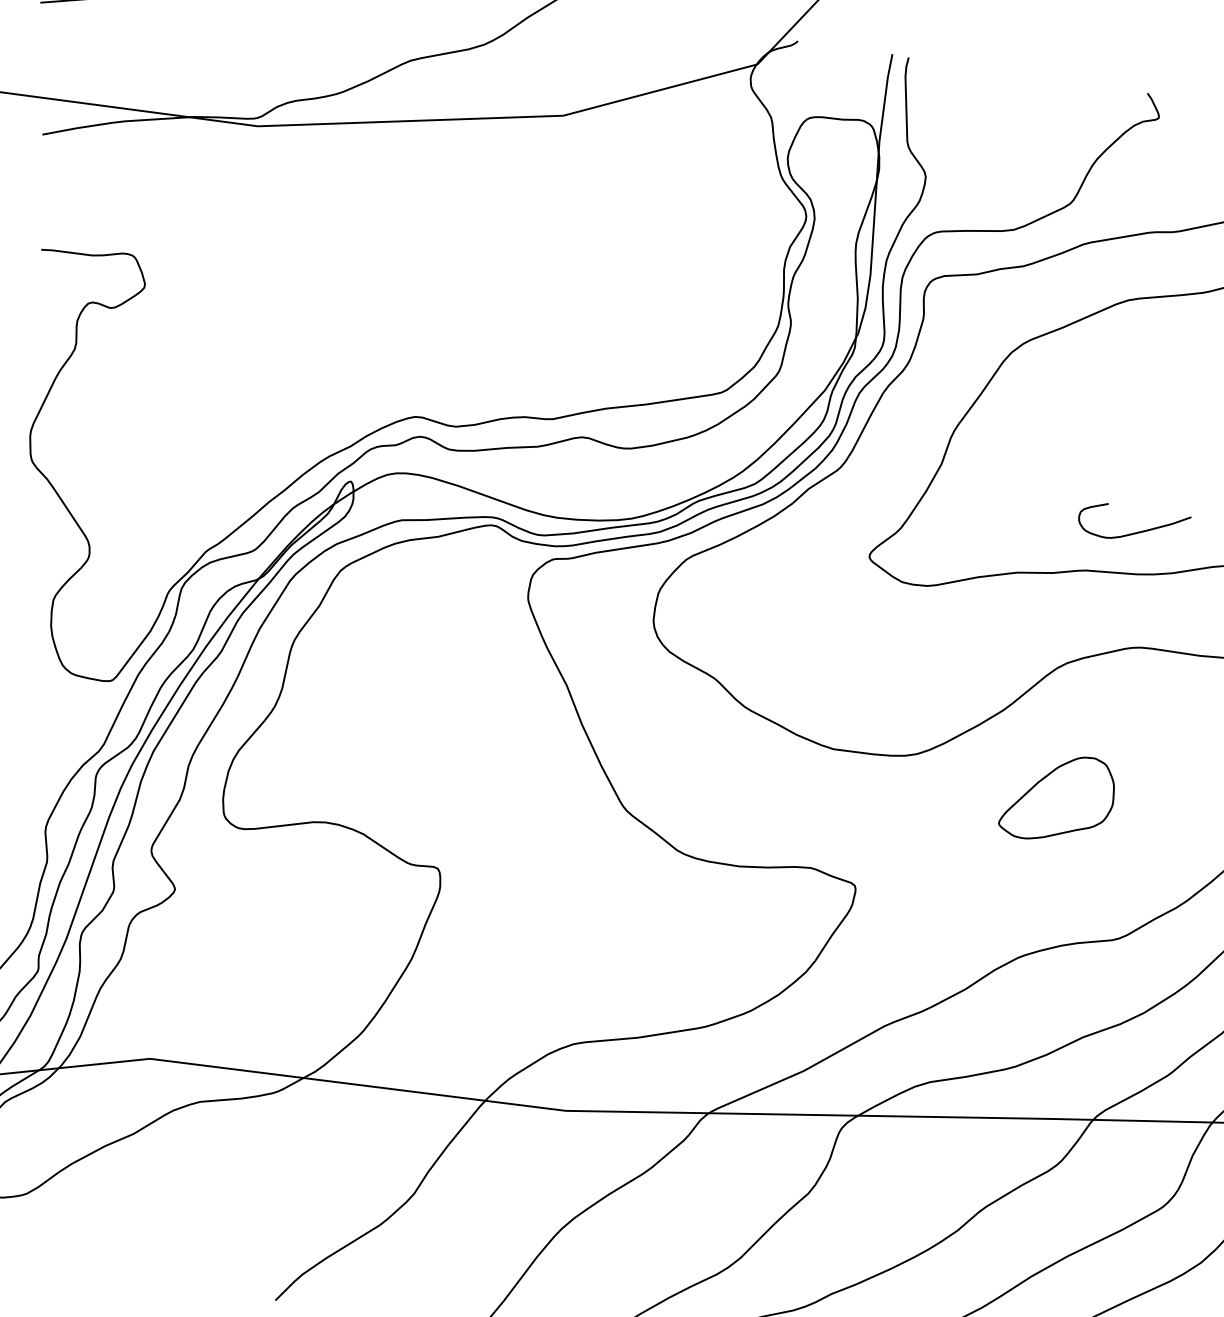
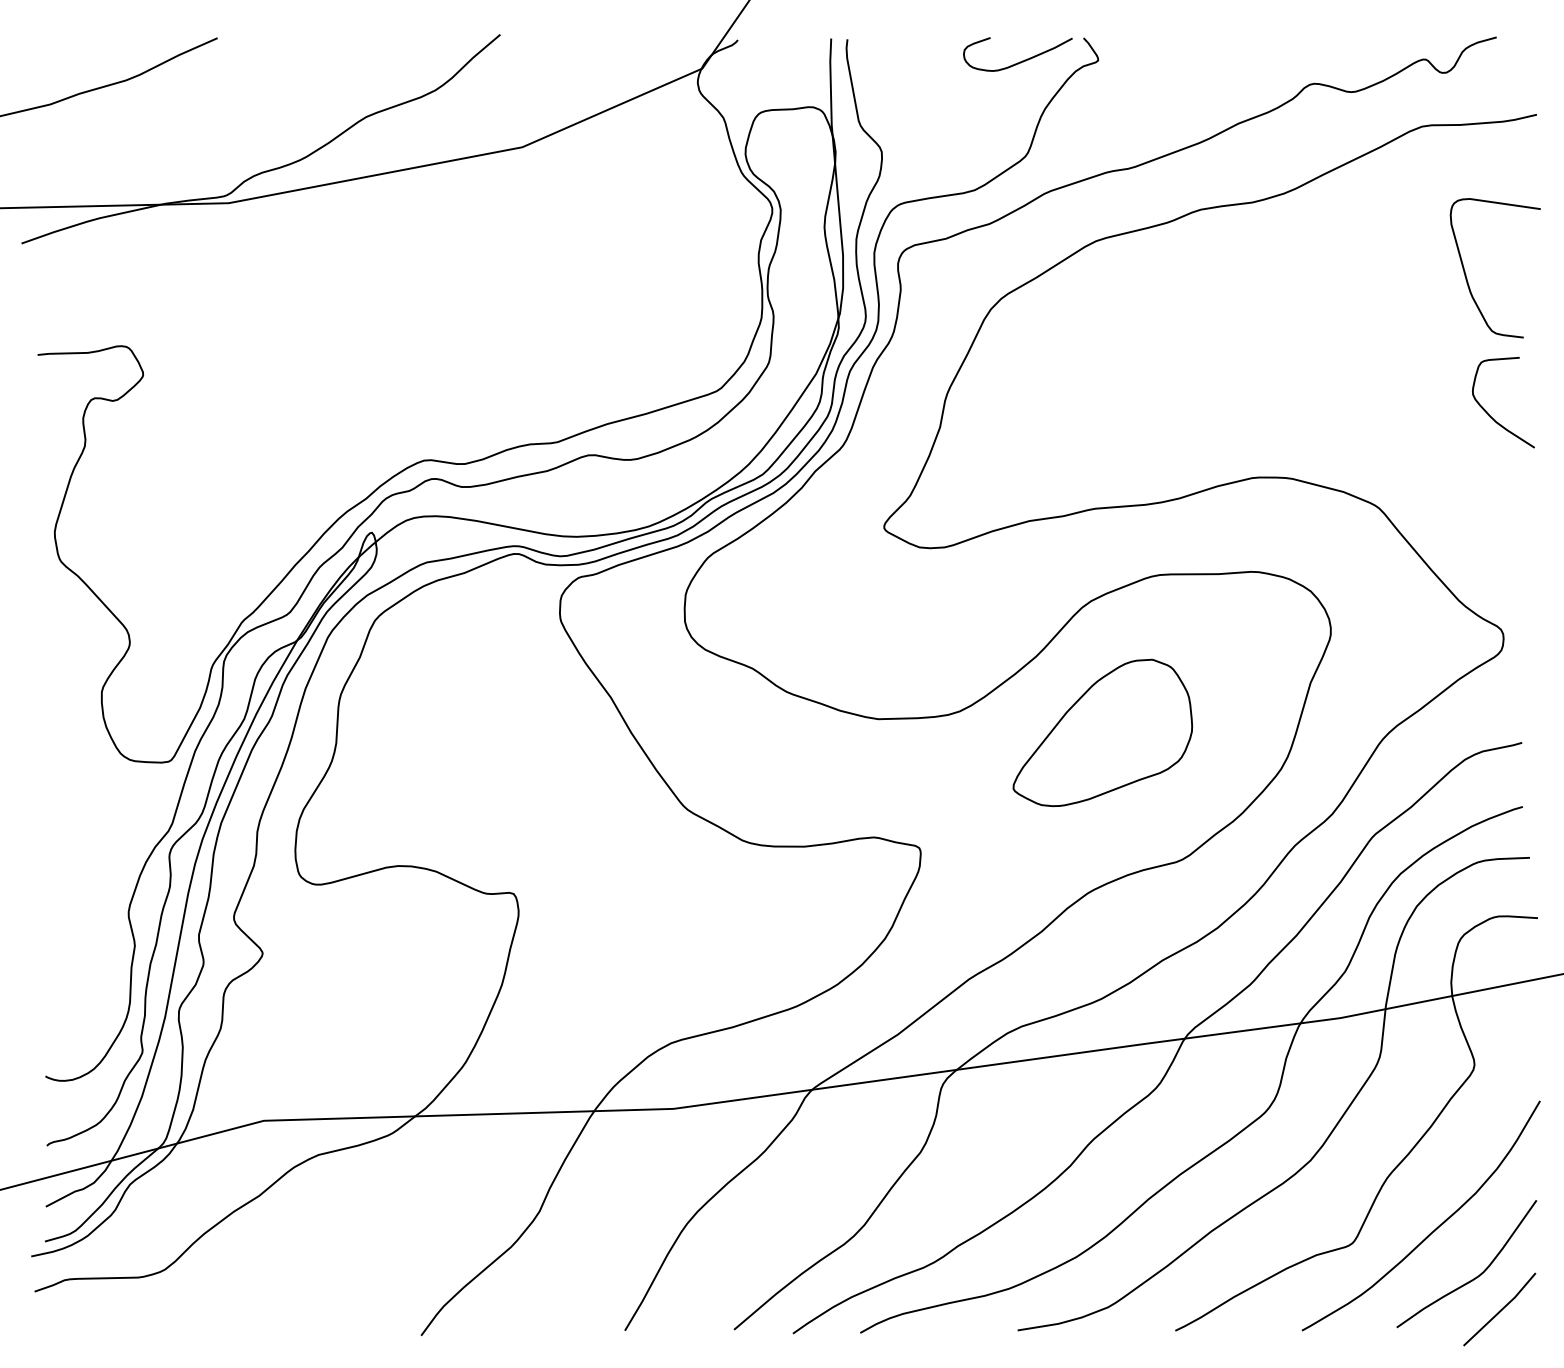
curve: (1134, 532) -> (1019, 61), moved
part: (1057, 797) -> (1102, 732), size x1.67

